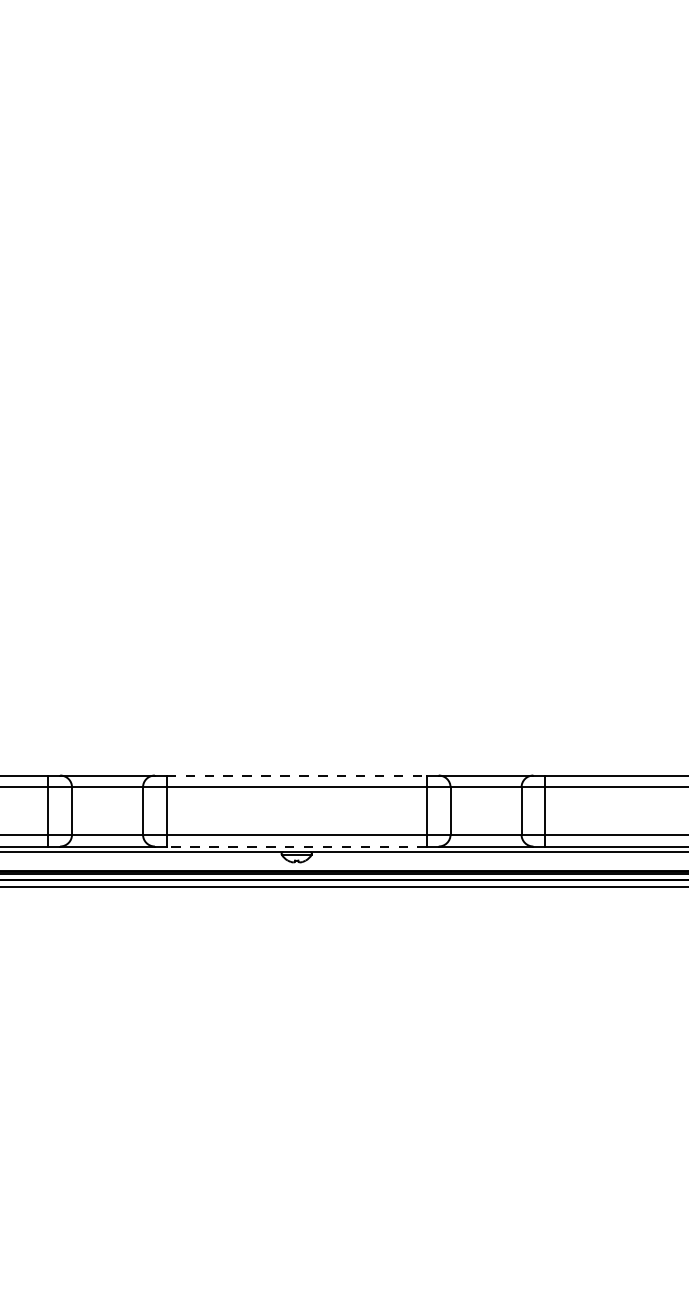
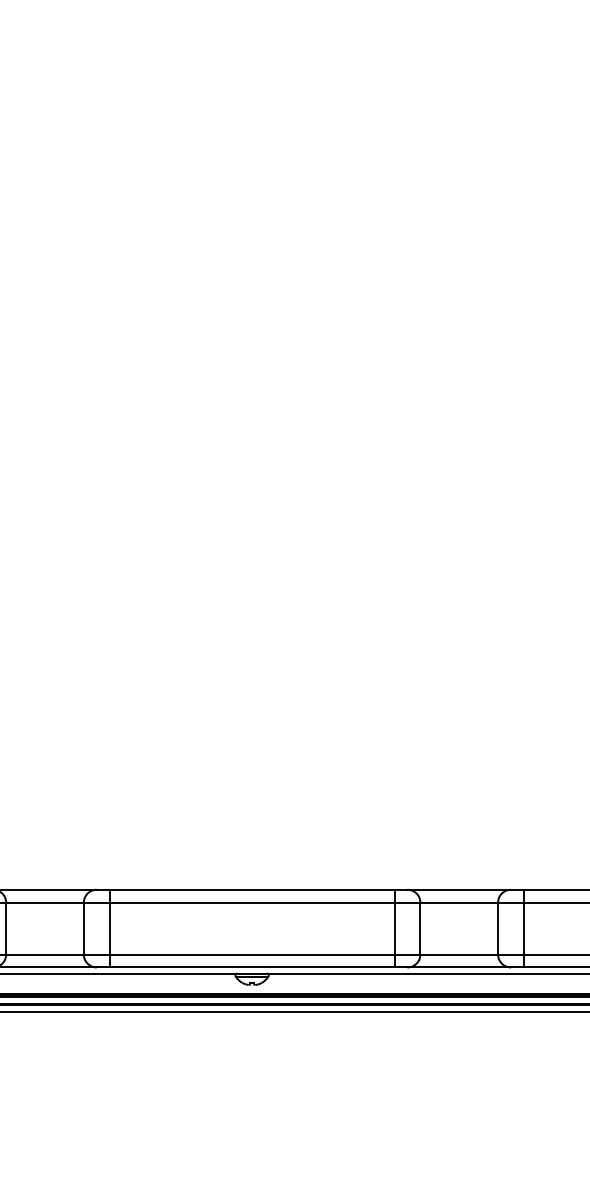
line: (297, 775) -> (252, 889), dashed -> solid
line: (296, 846) -> (251, 967), dashed -> solid

